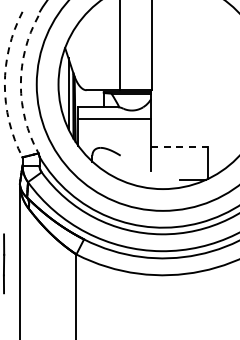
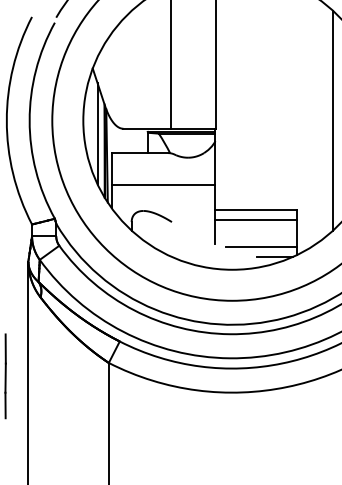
arc: (4, 84) -> (6, 120), dashed -> solid
arc: (20, 84) -> (29, 120), dashed -> solid
line: (233, 84) -> (332, 120), added
line: (114, 118) -> (163, 184), moved
line: (179, 147) -> (255, 210), dashed -> solid
line: (179, 153) -> (255, 218), added
line: (183, 173) -> (261, 247), added

